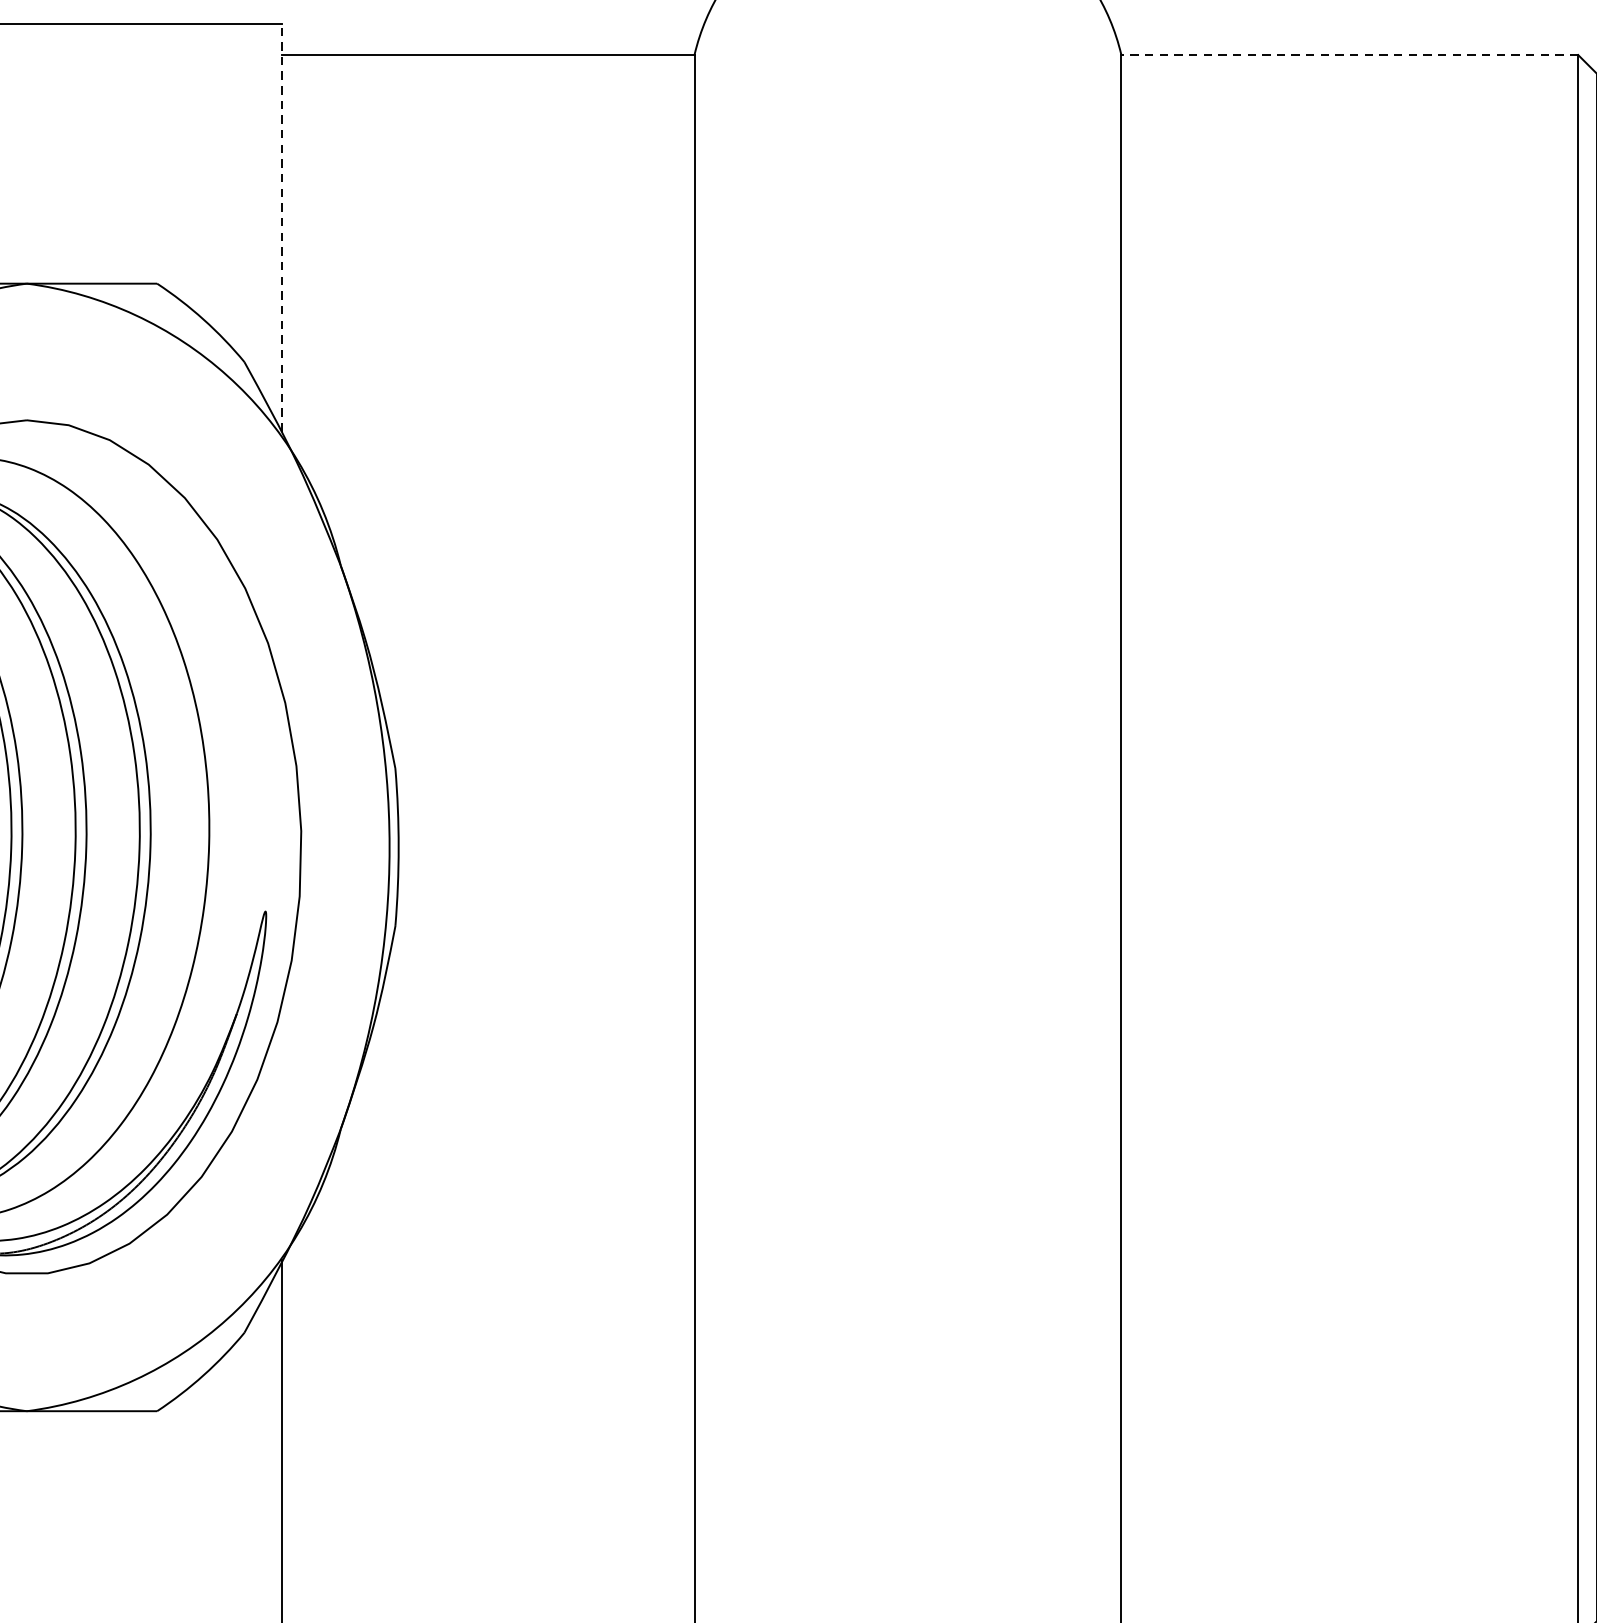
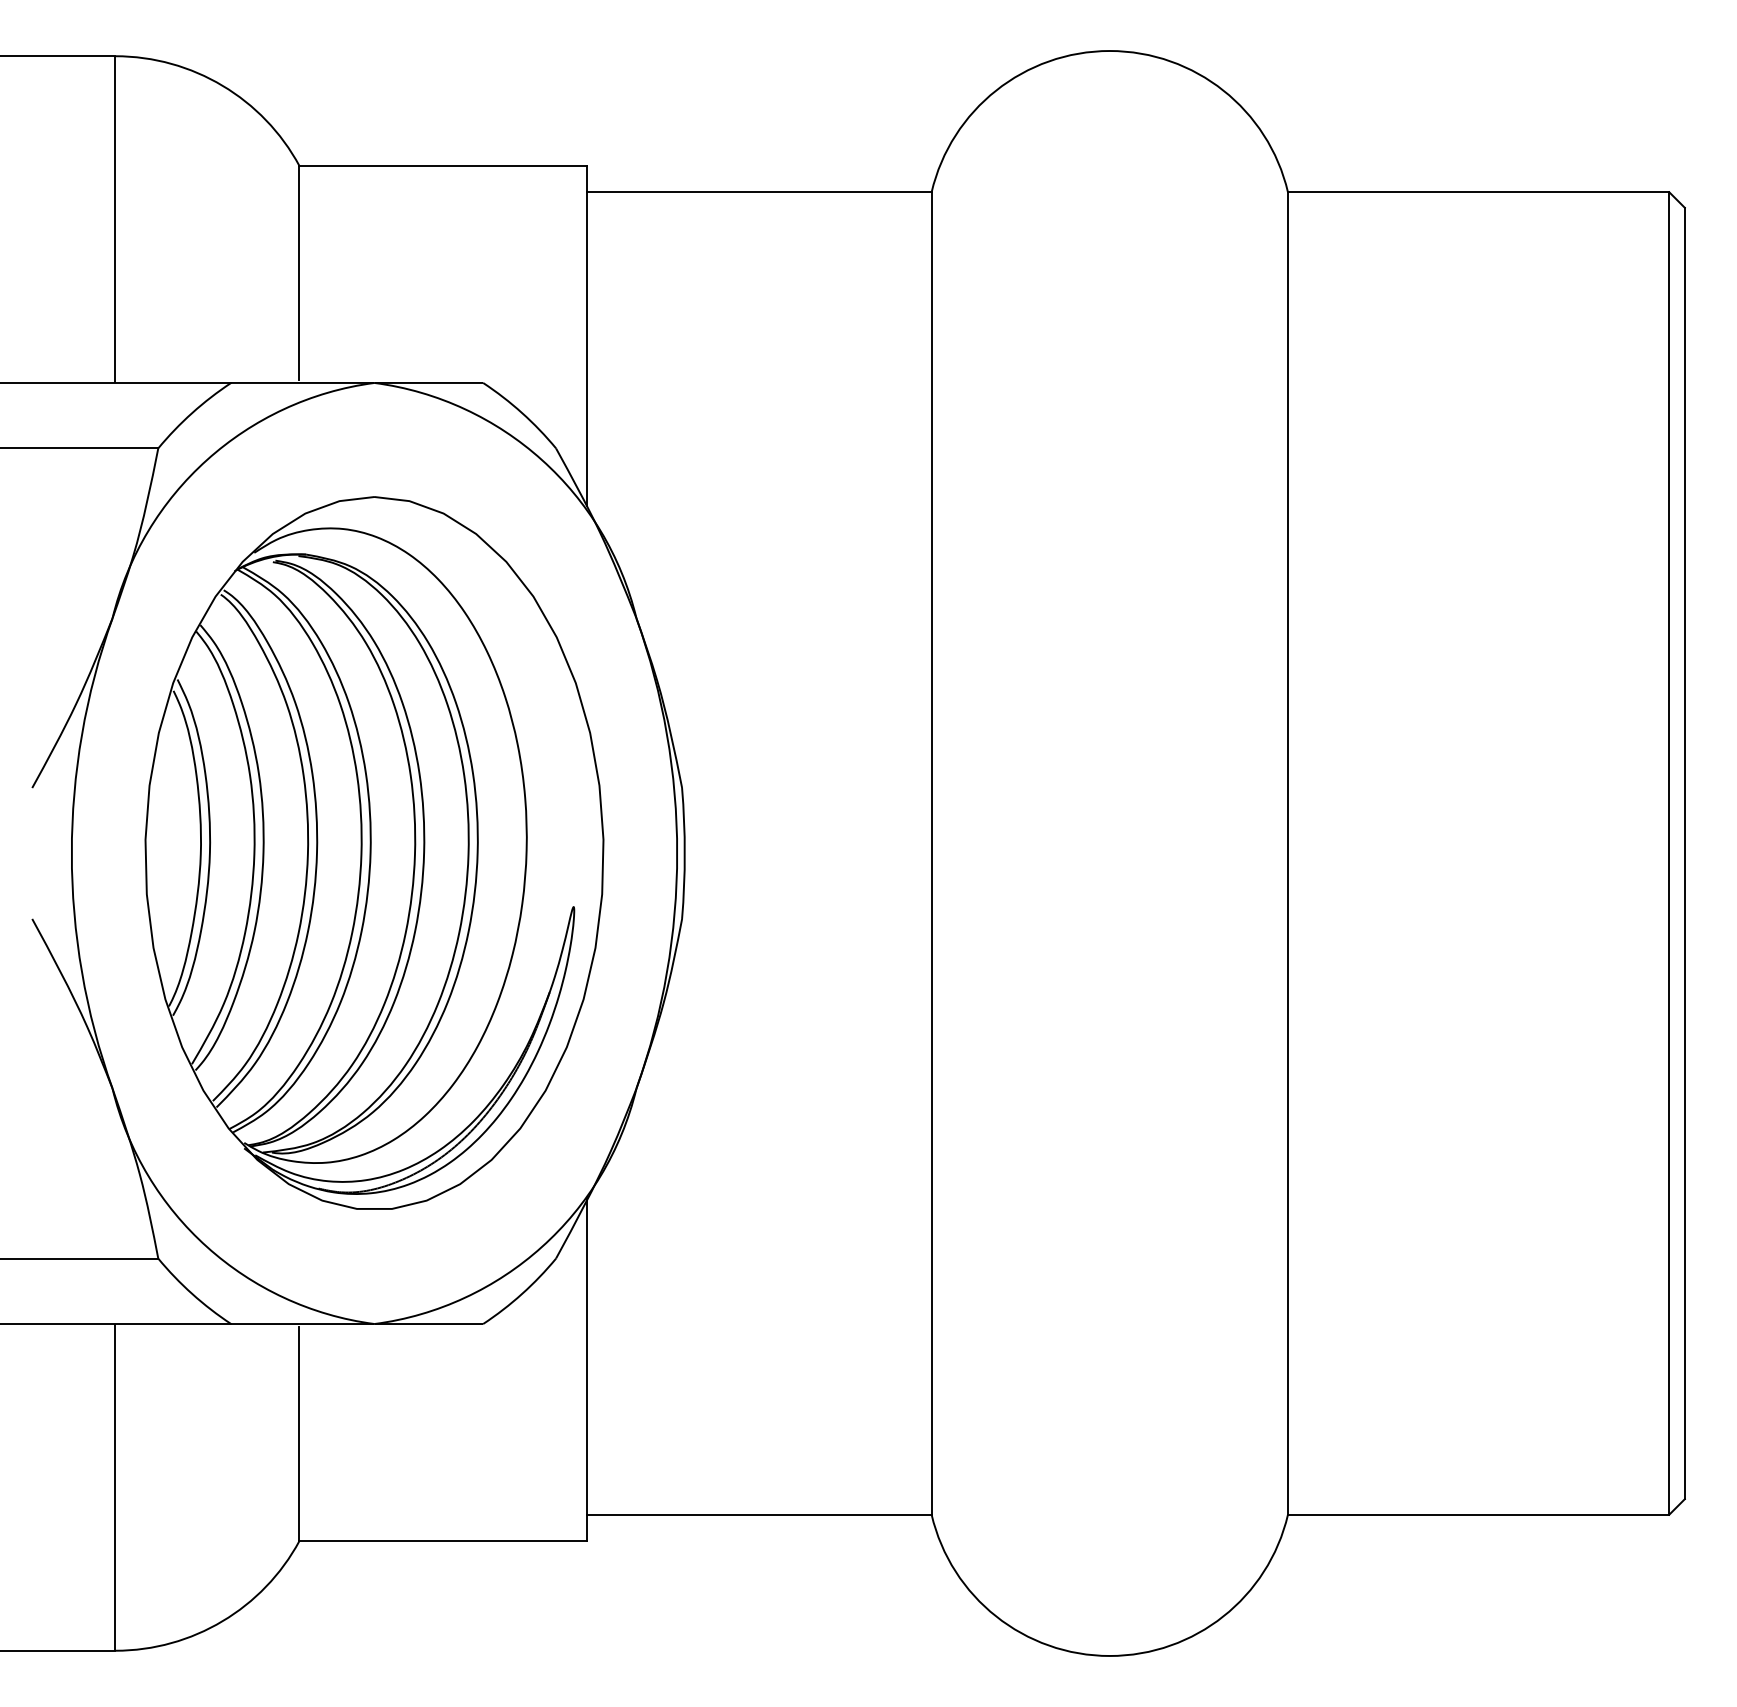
line: (1349, 55) -> (1478, 192), dashed -> solid
line: (282, 226) -> (587, 335), dashed -> solid

